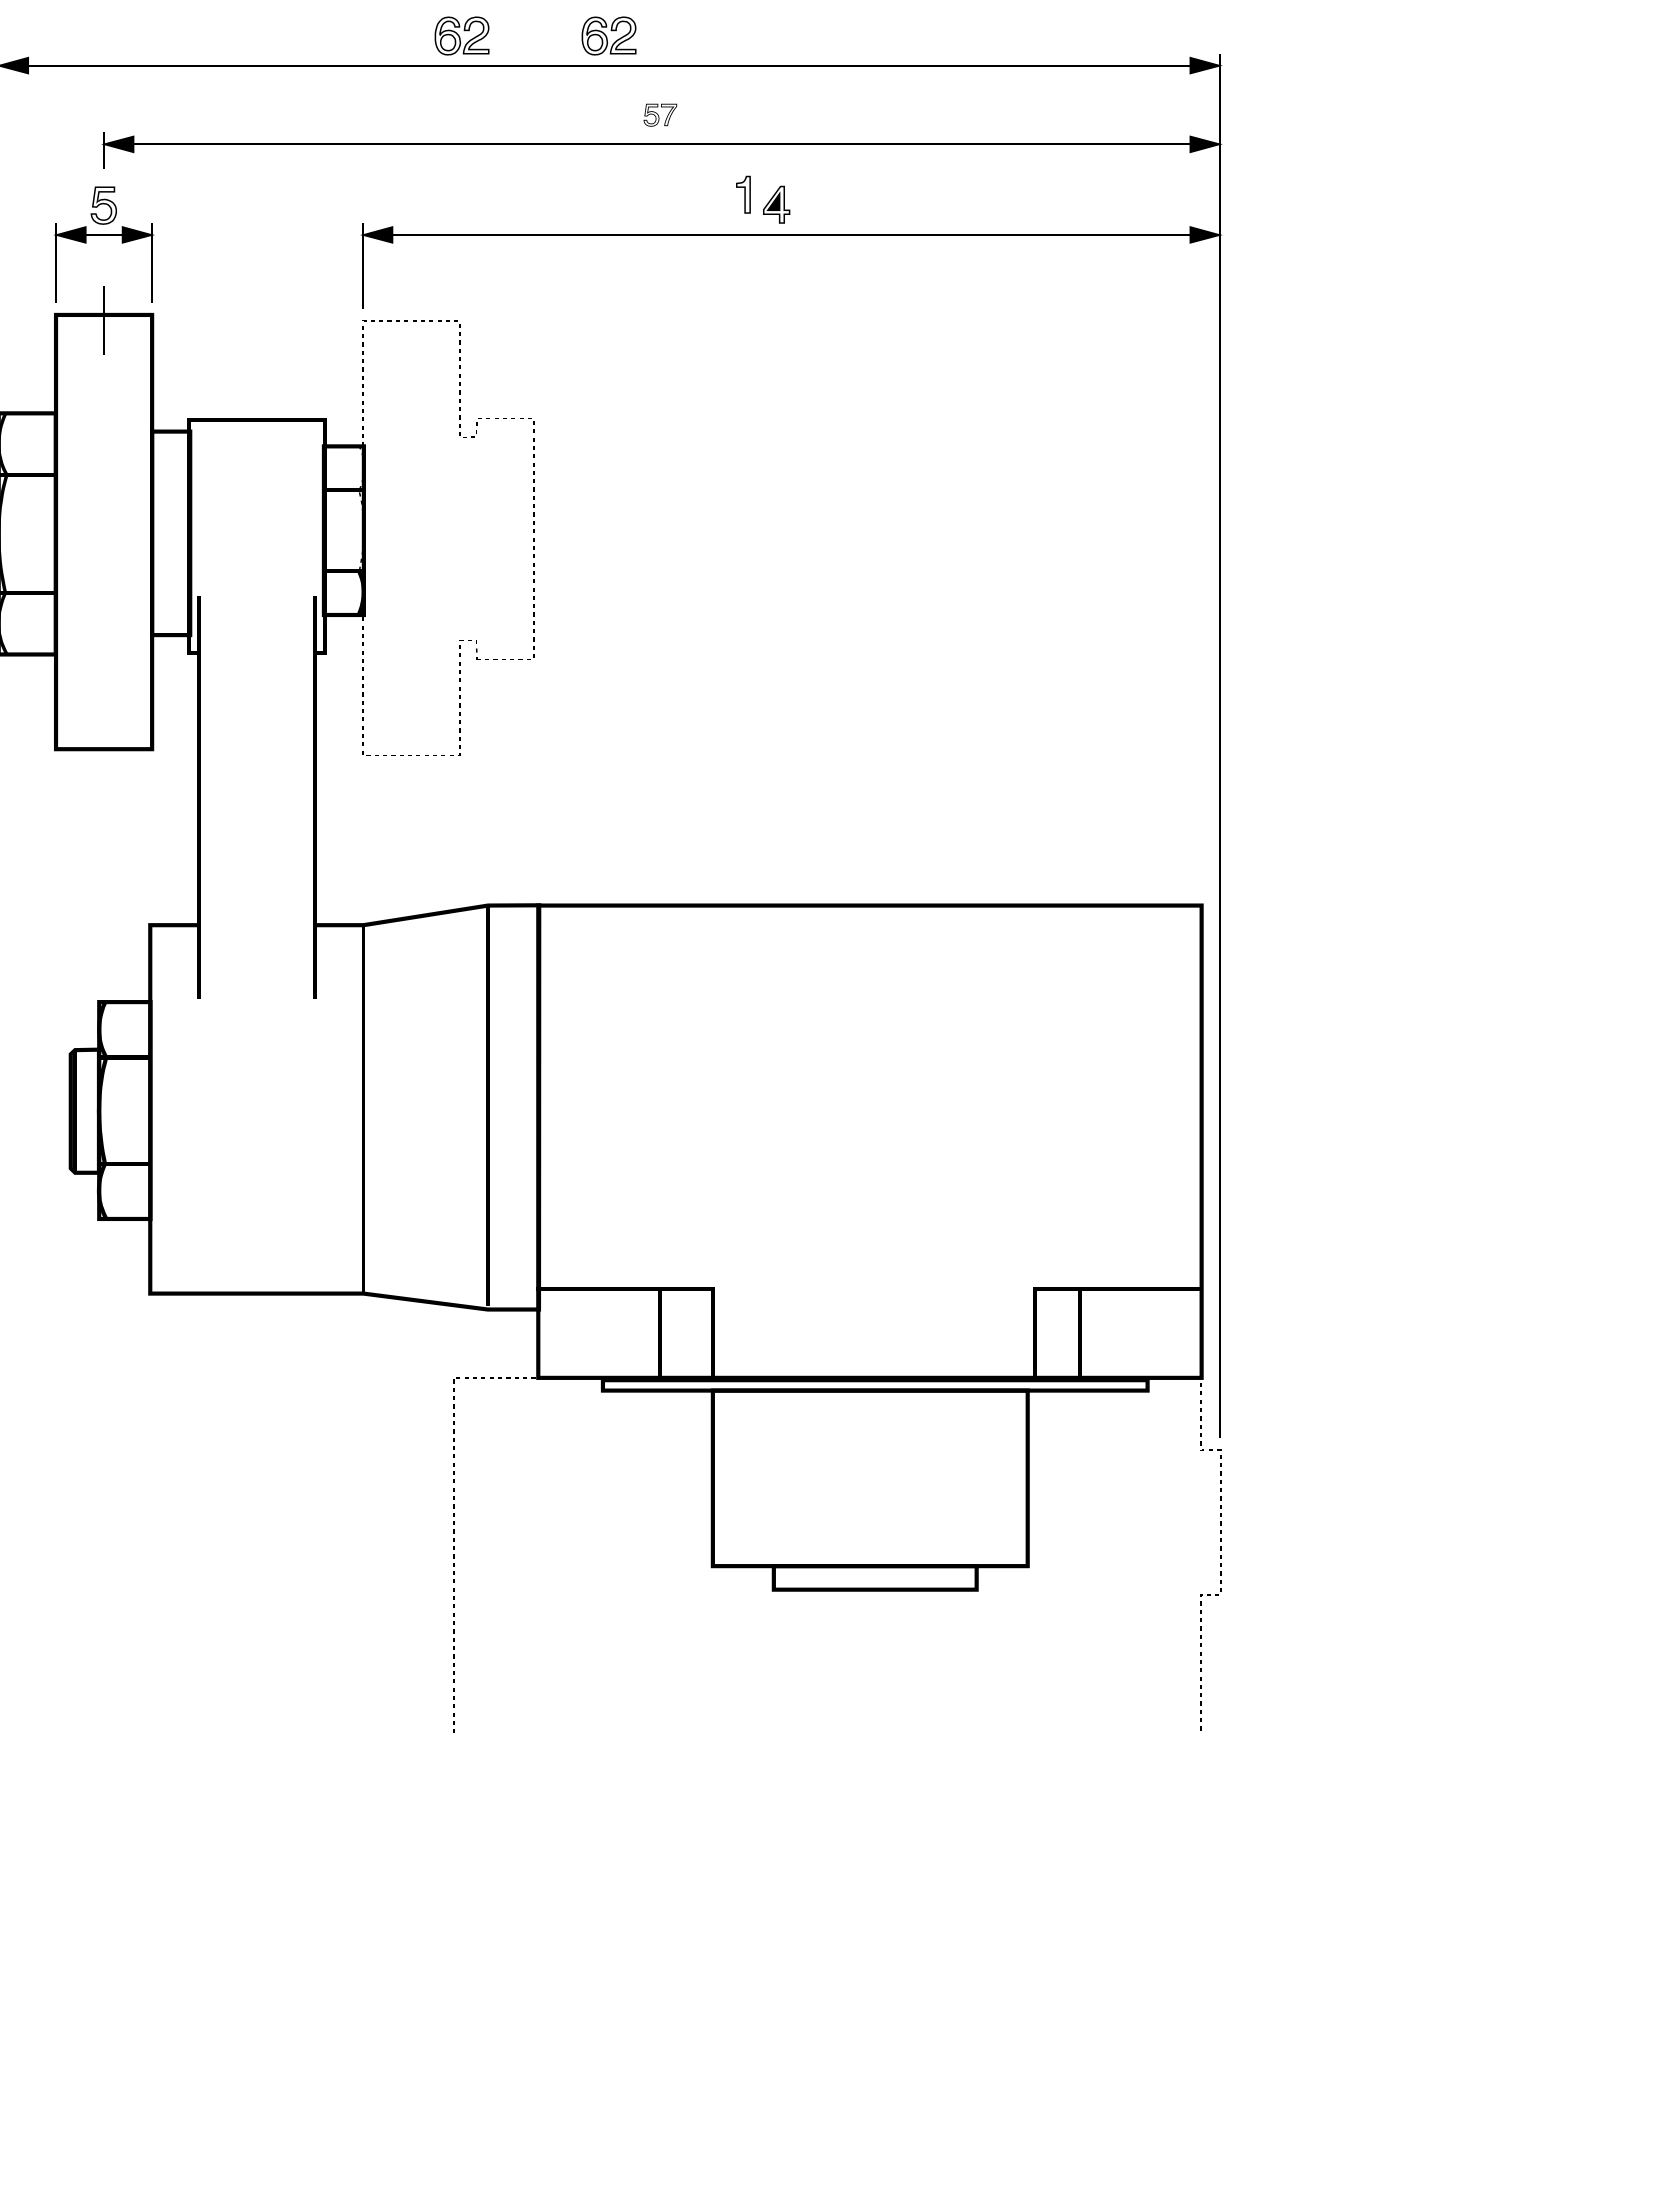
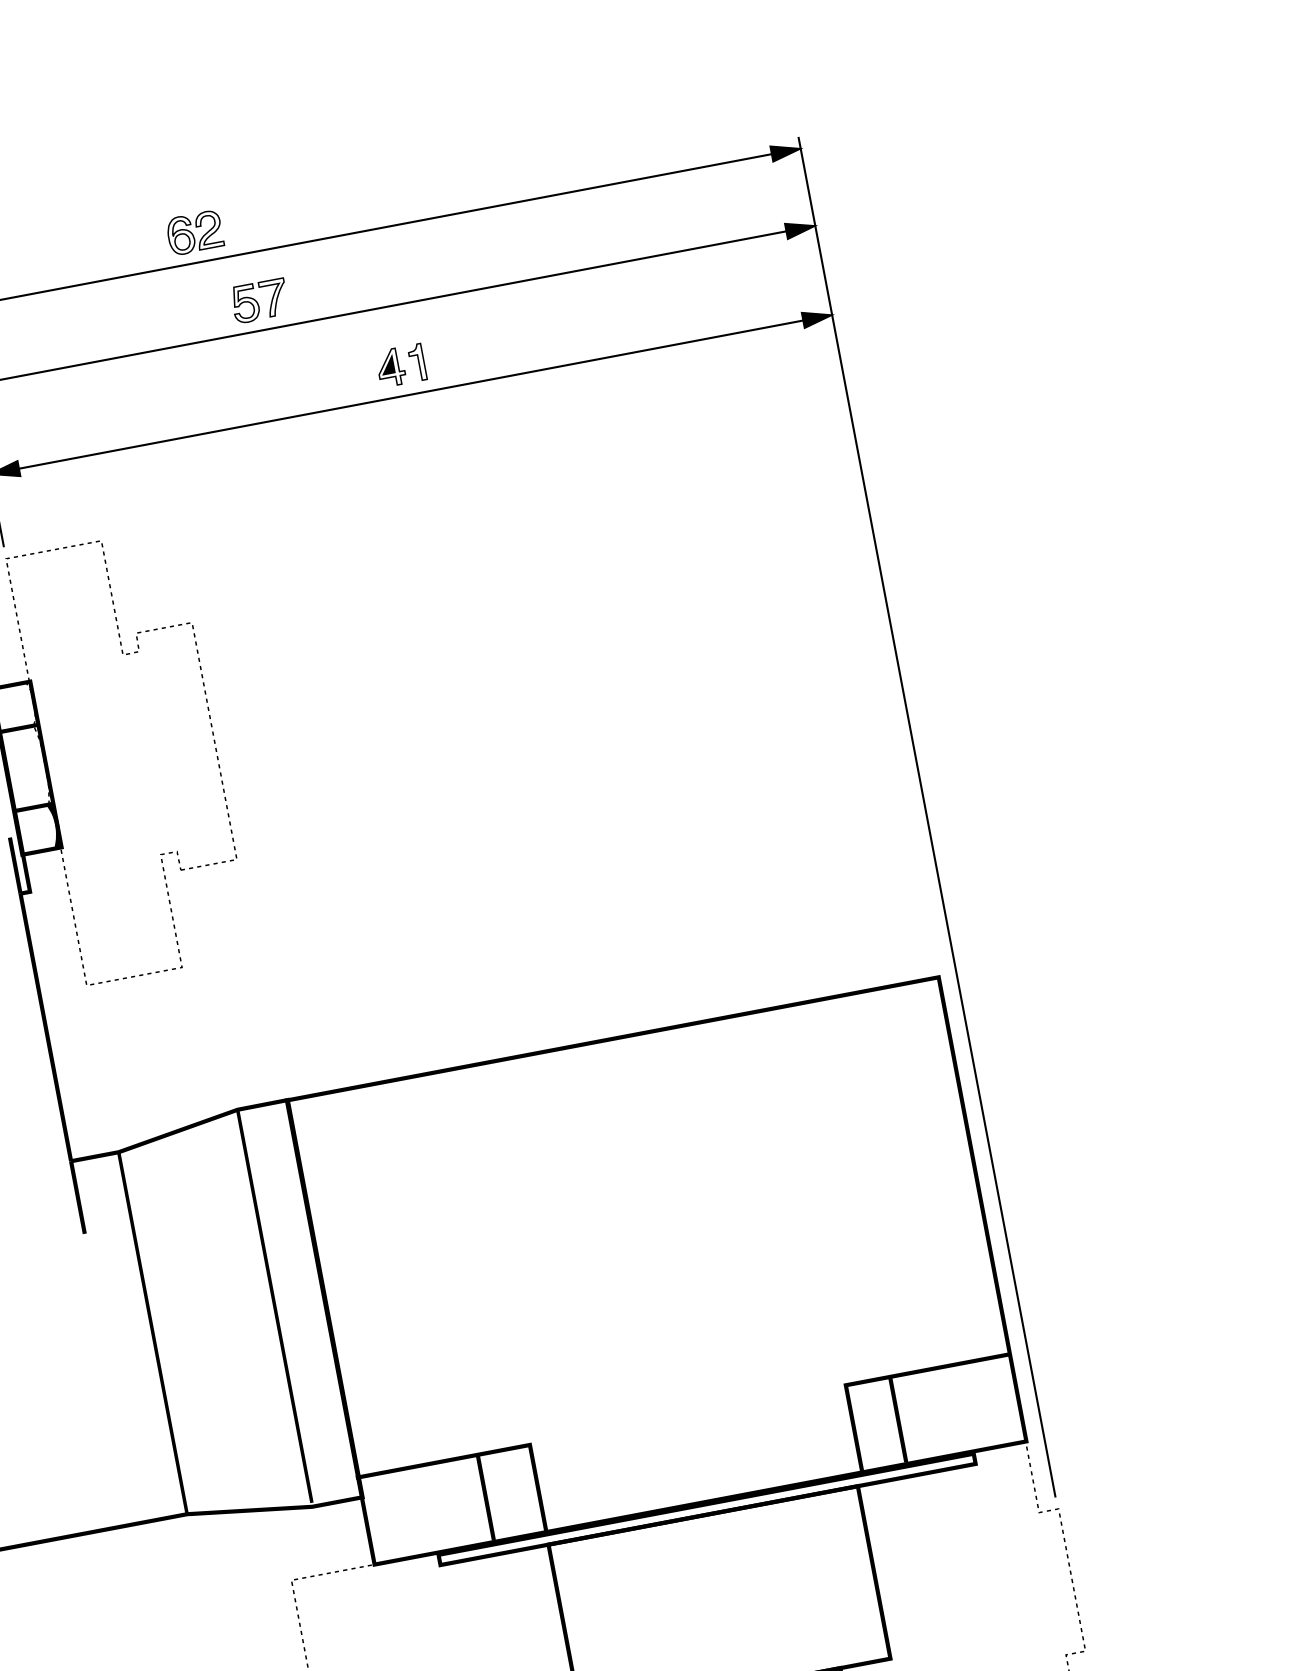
part: (461, 35) -> (49, 259), removed
part: (660, 115) -> (260, 301), size x1.67
part: (743, 194) -> (417, 362), moved

